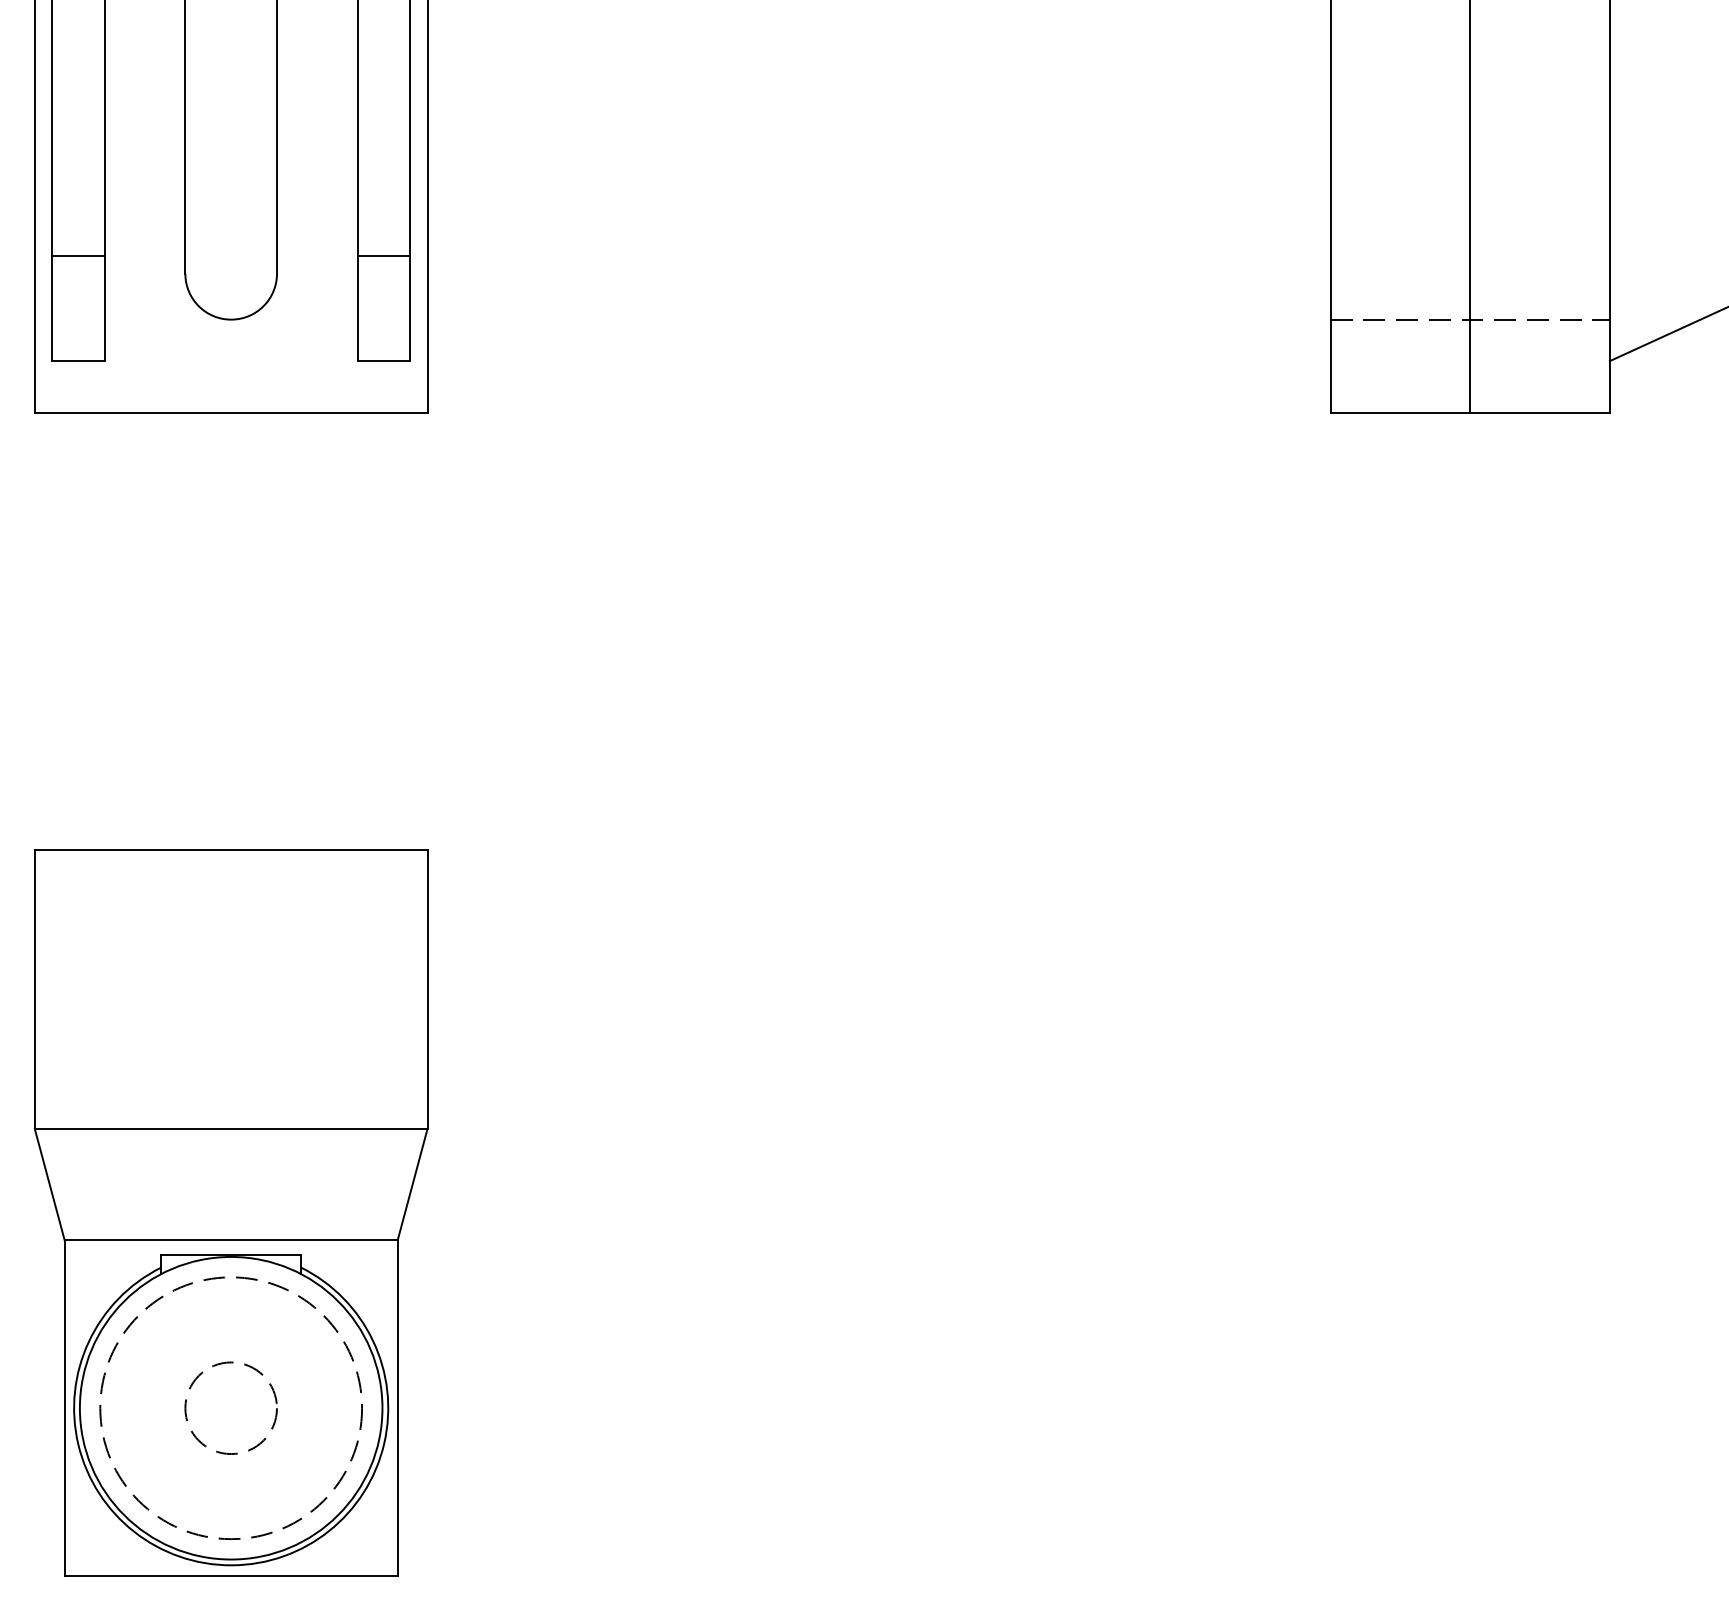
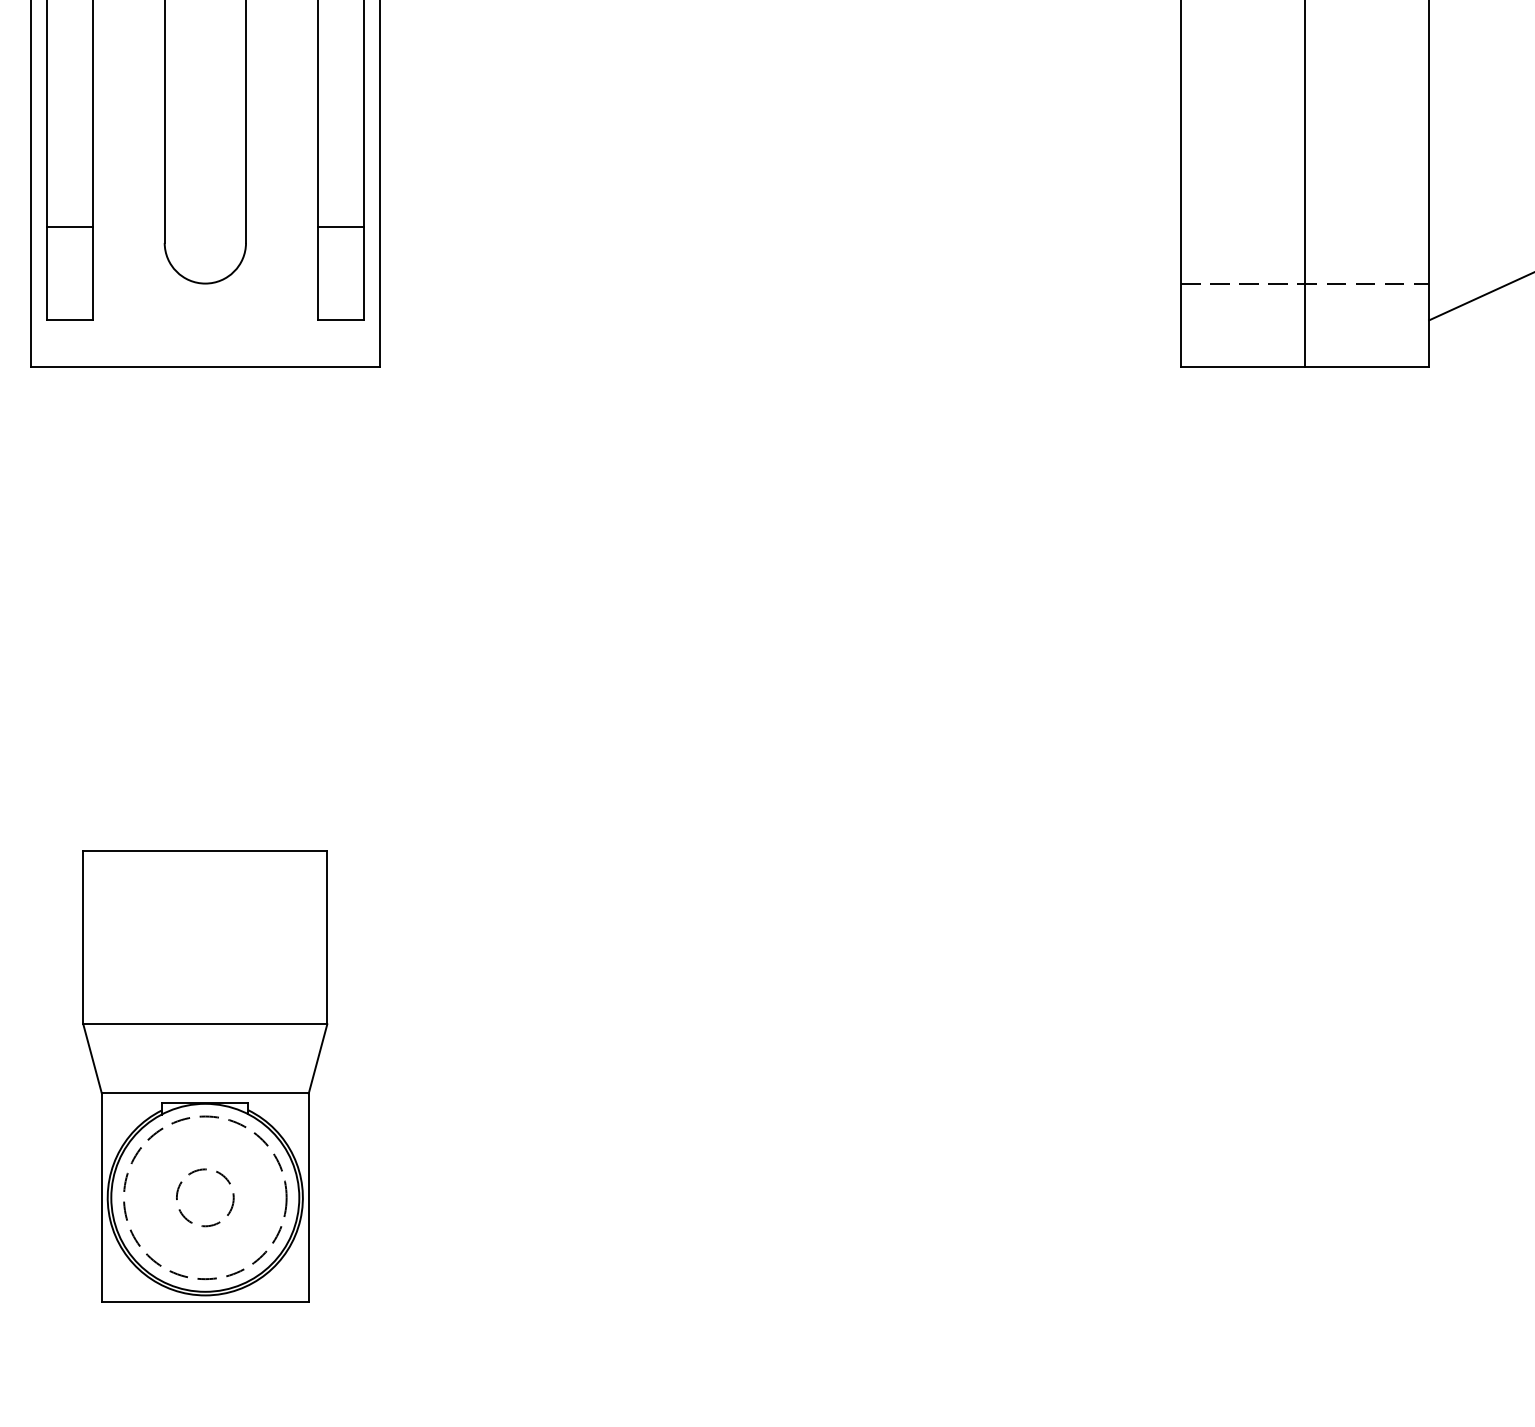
part: (230, 1212) -> (204, 1076), size x0.7

